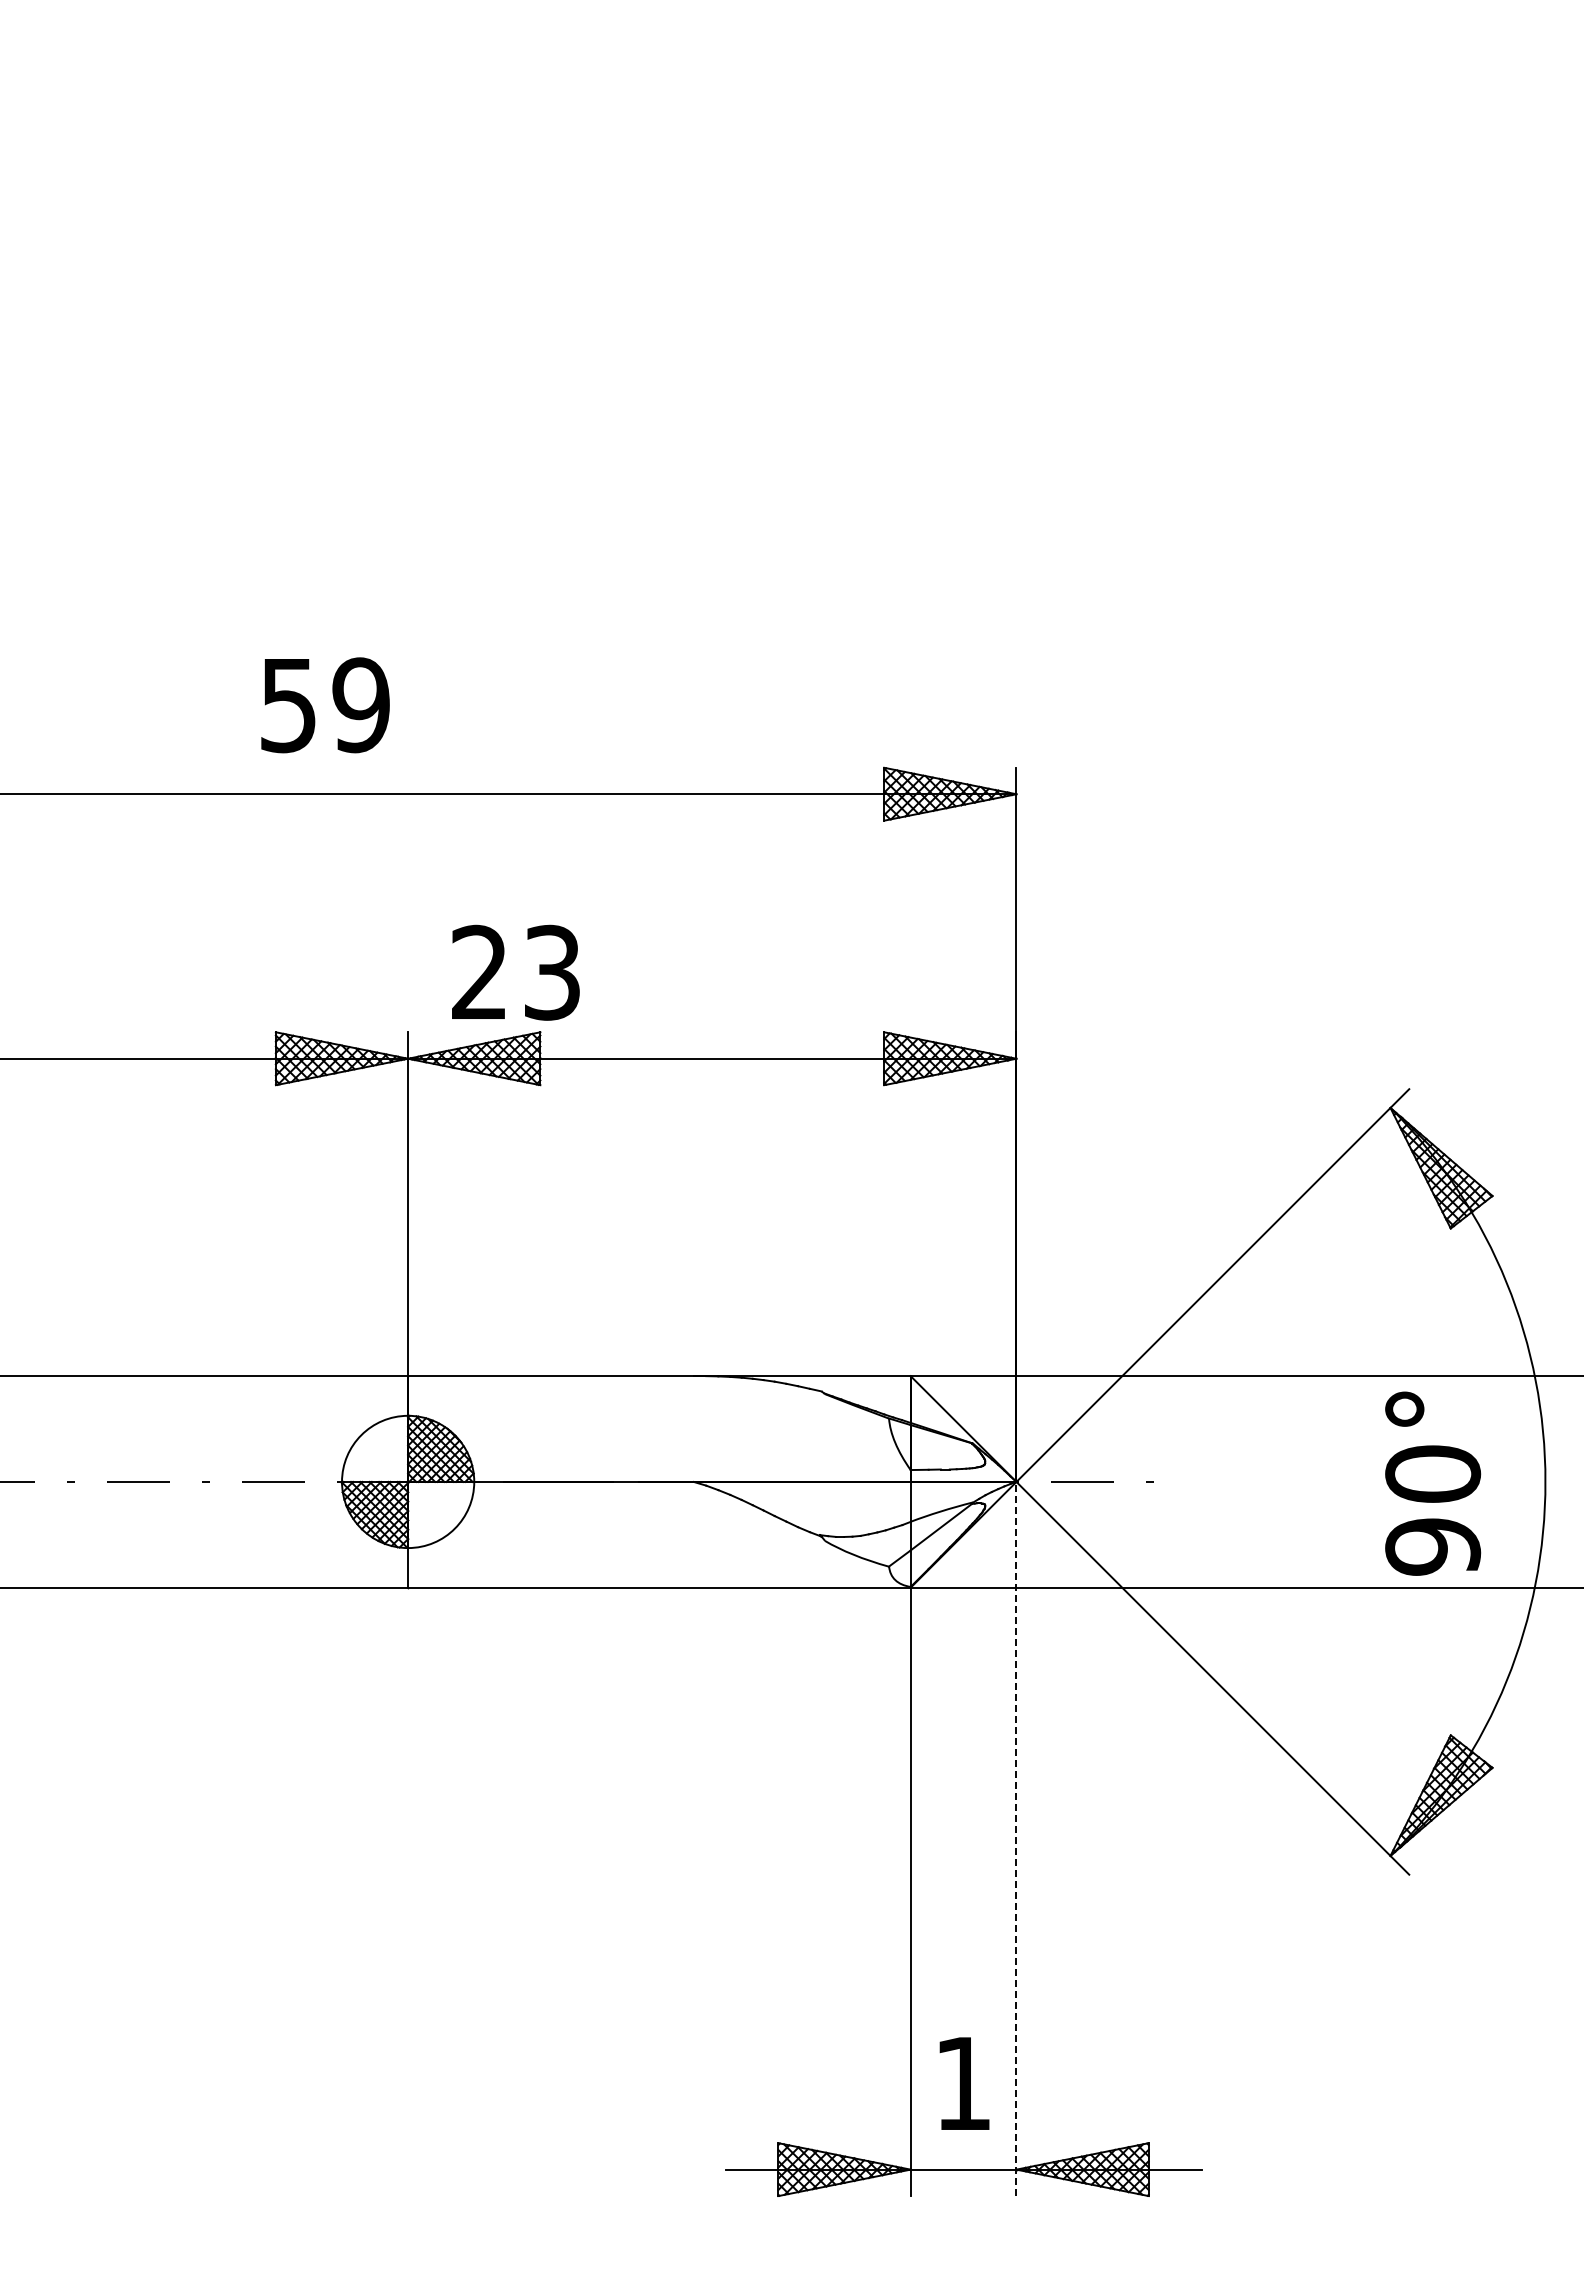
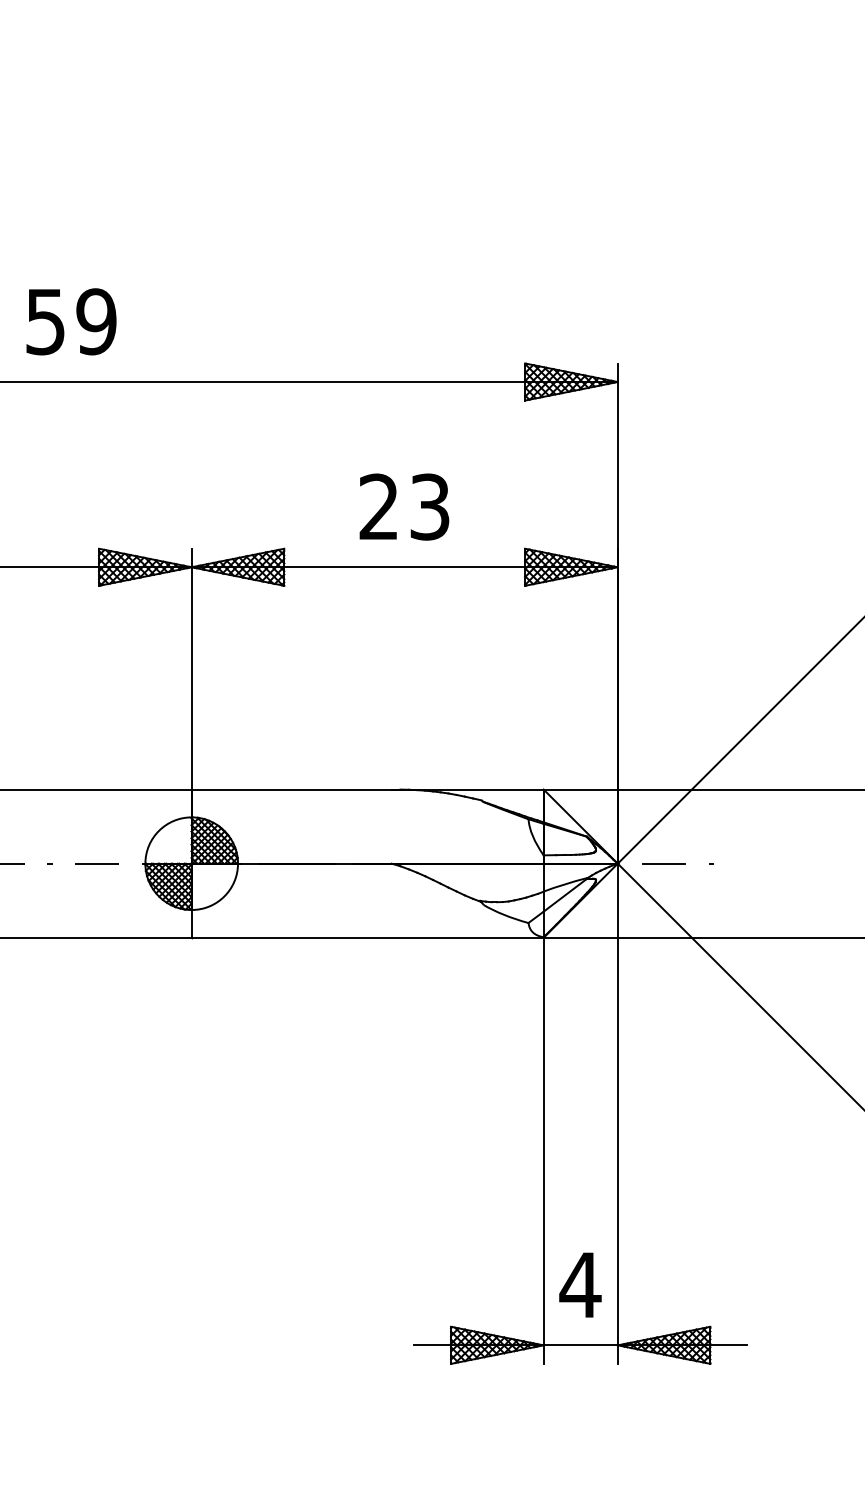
text: (325, 705) -> (71, 321), moved
text: (515, 972) -> (404, 506), moved
line: (1016, 1838) -> (617, 1113), dashed -> solid
text: (962, 2083) -> (579, 1285), 1 -> 4

